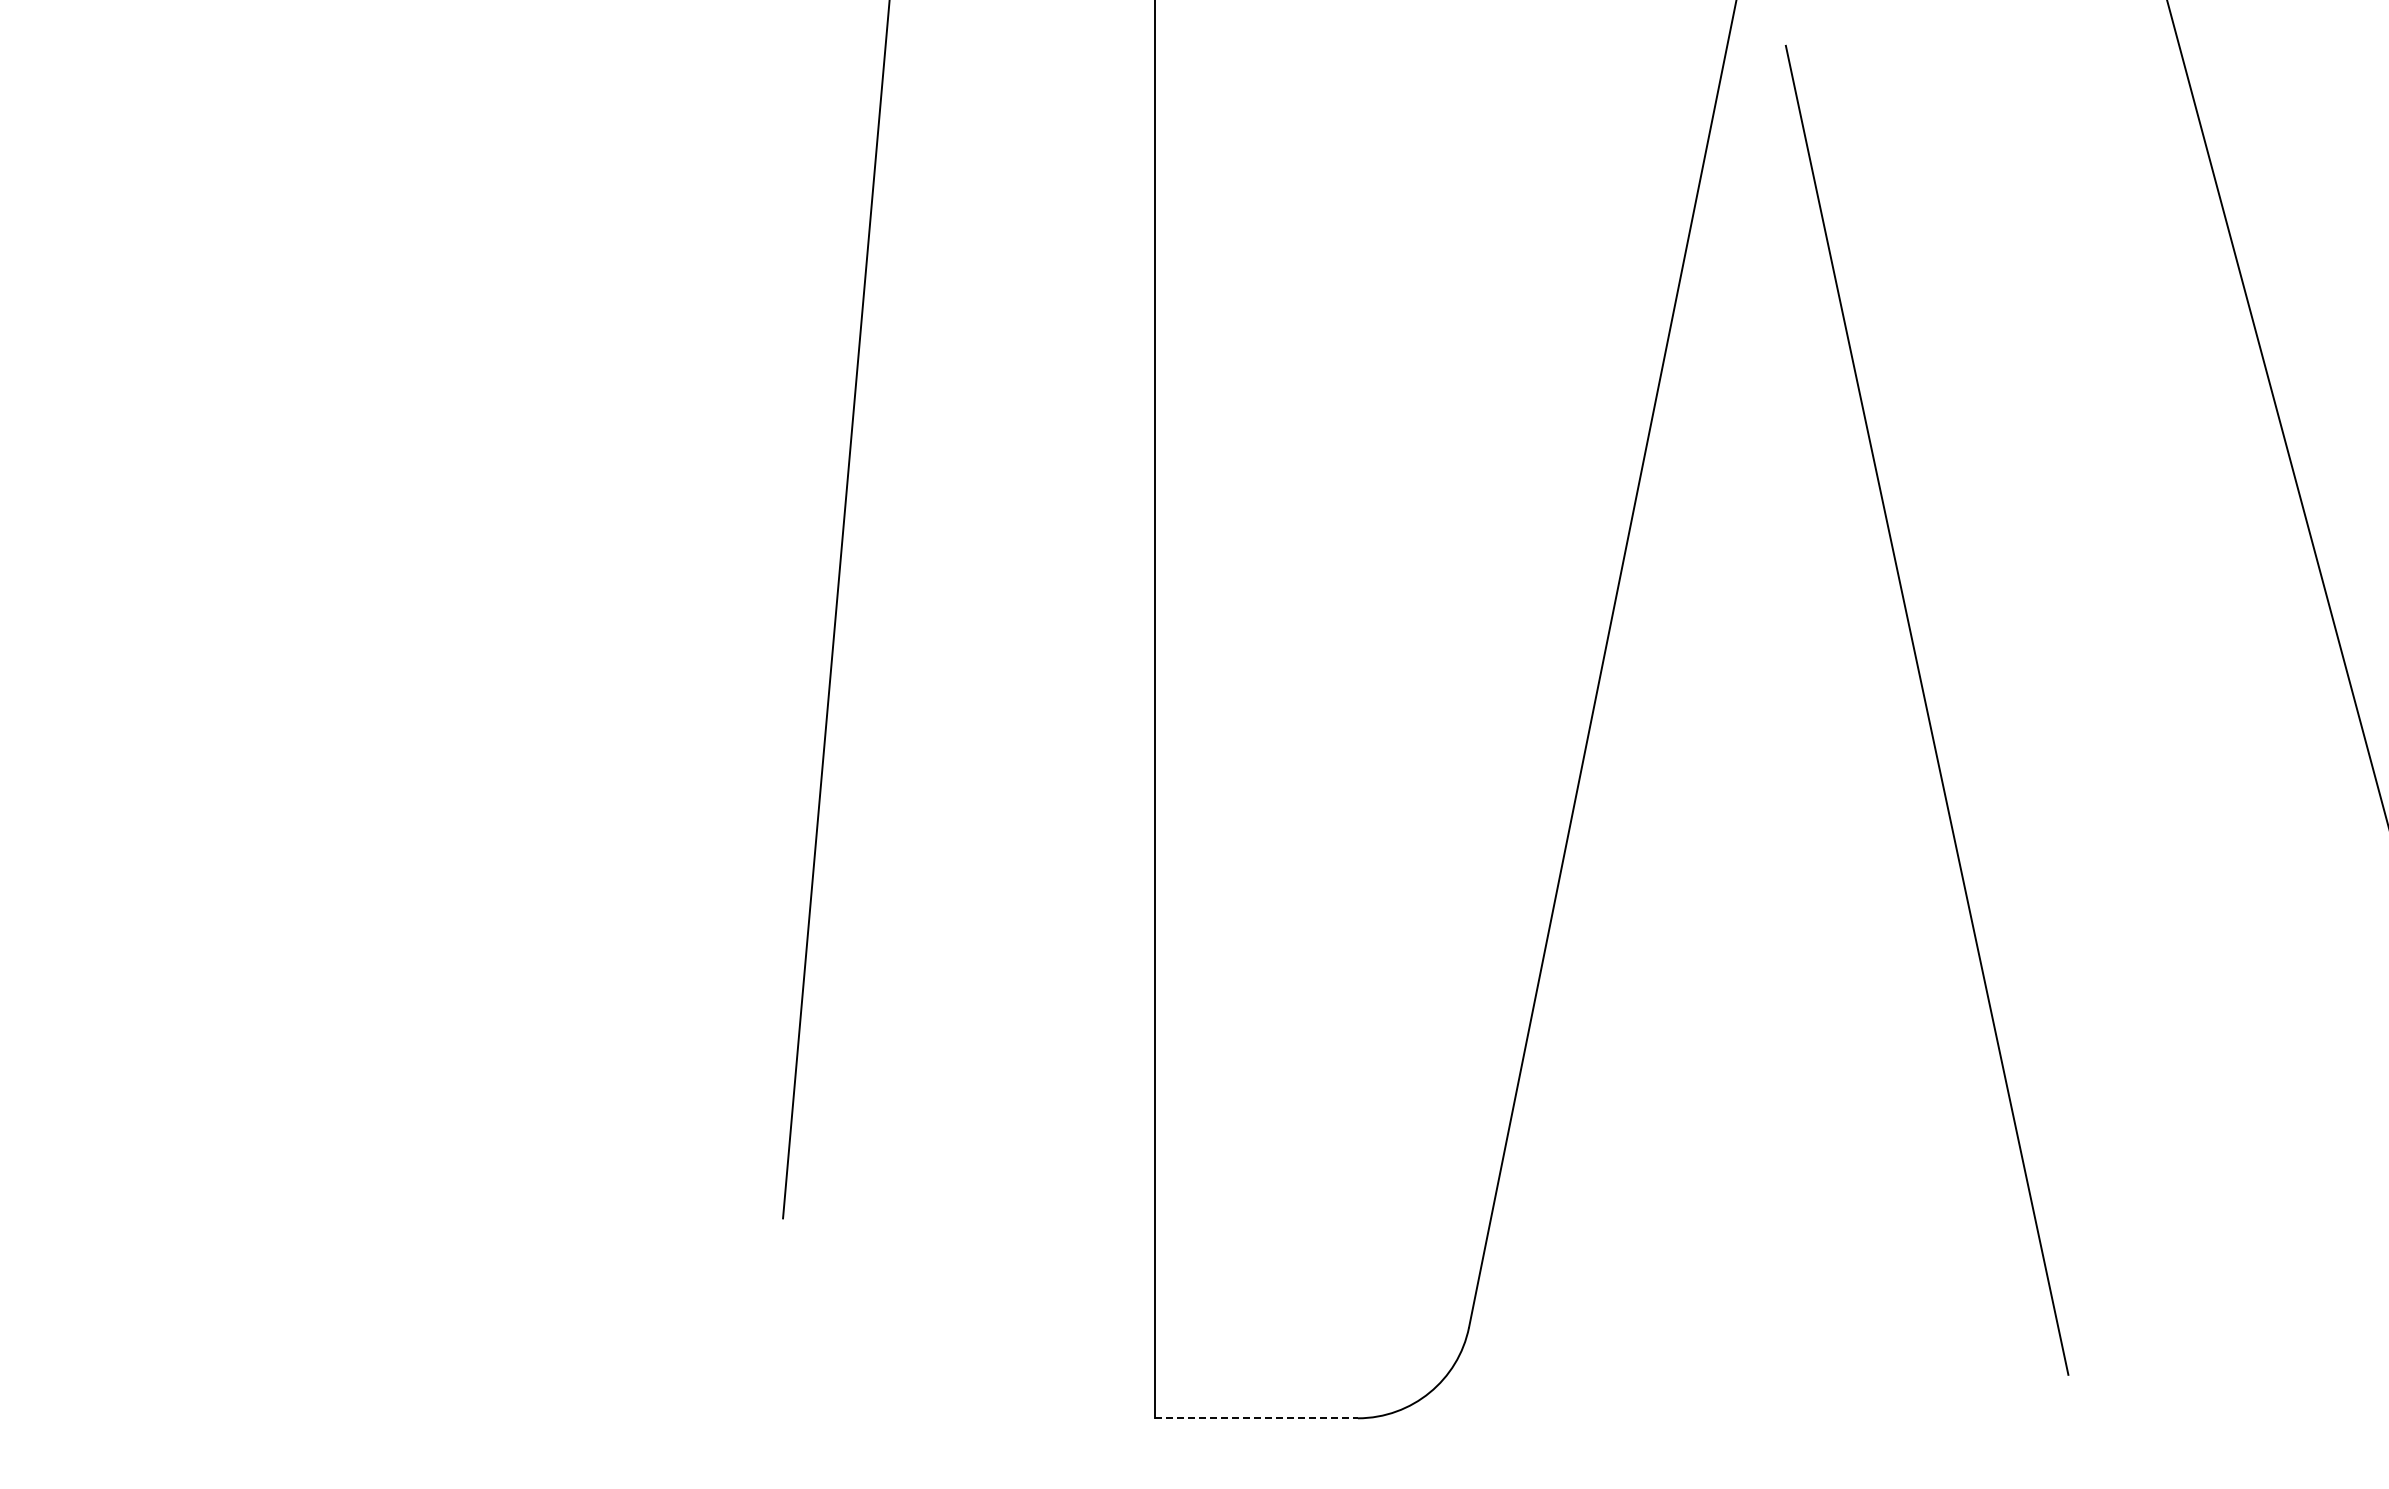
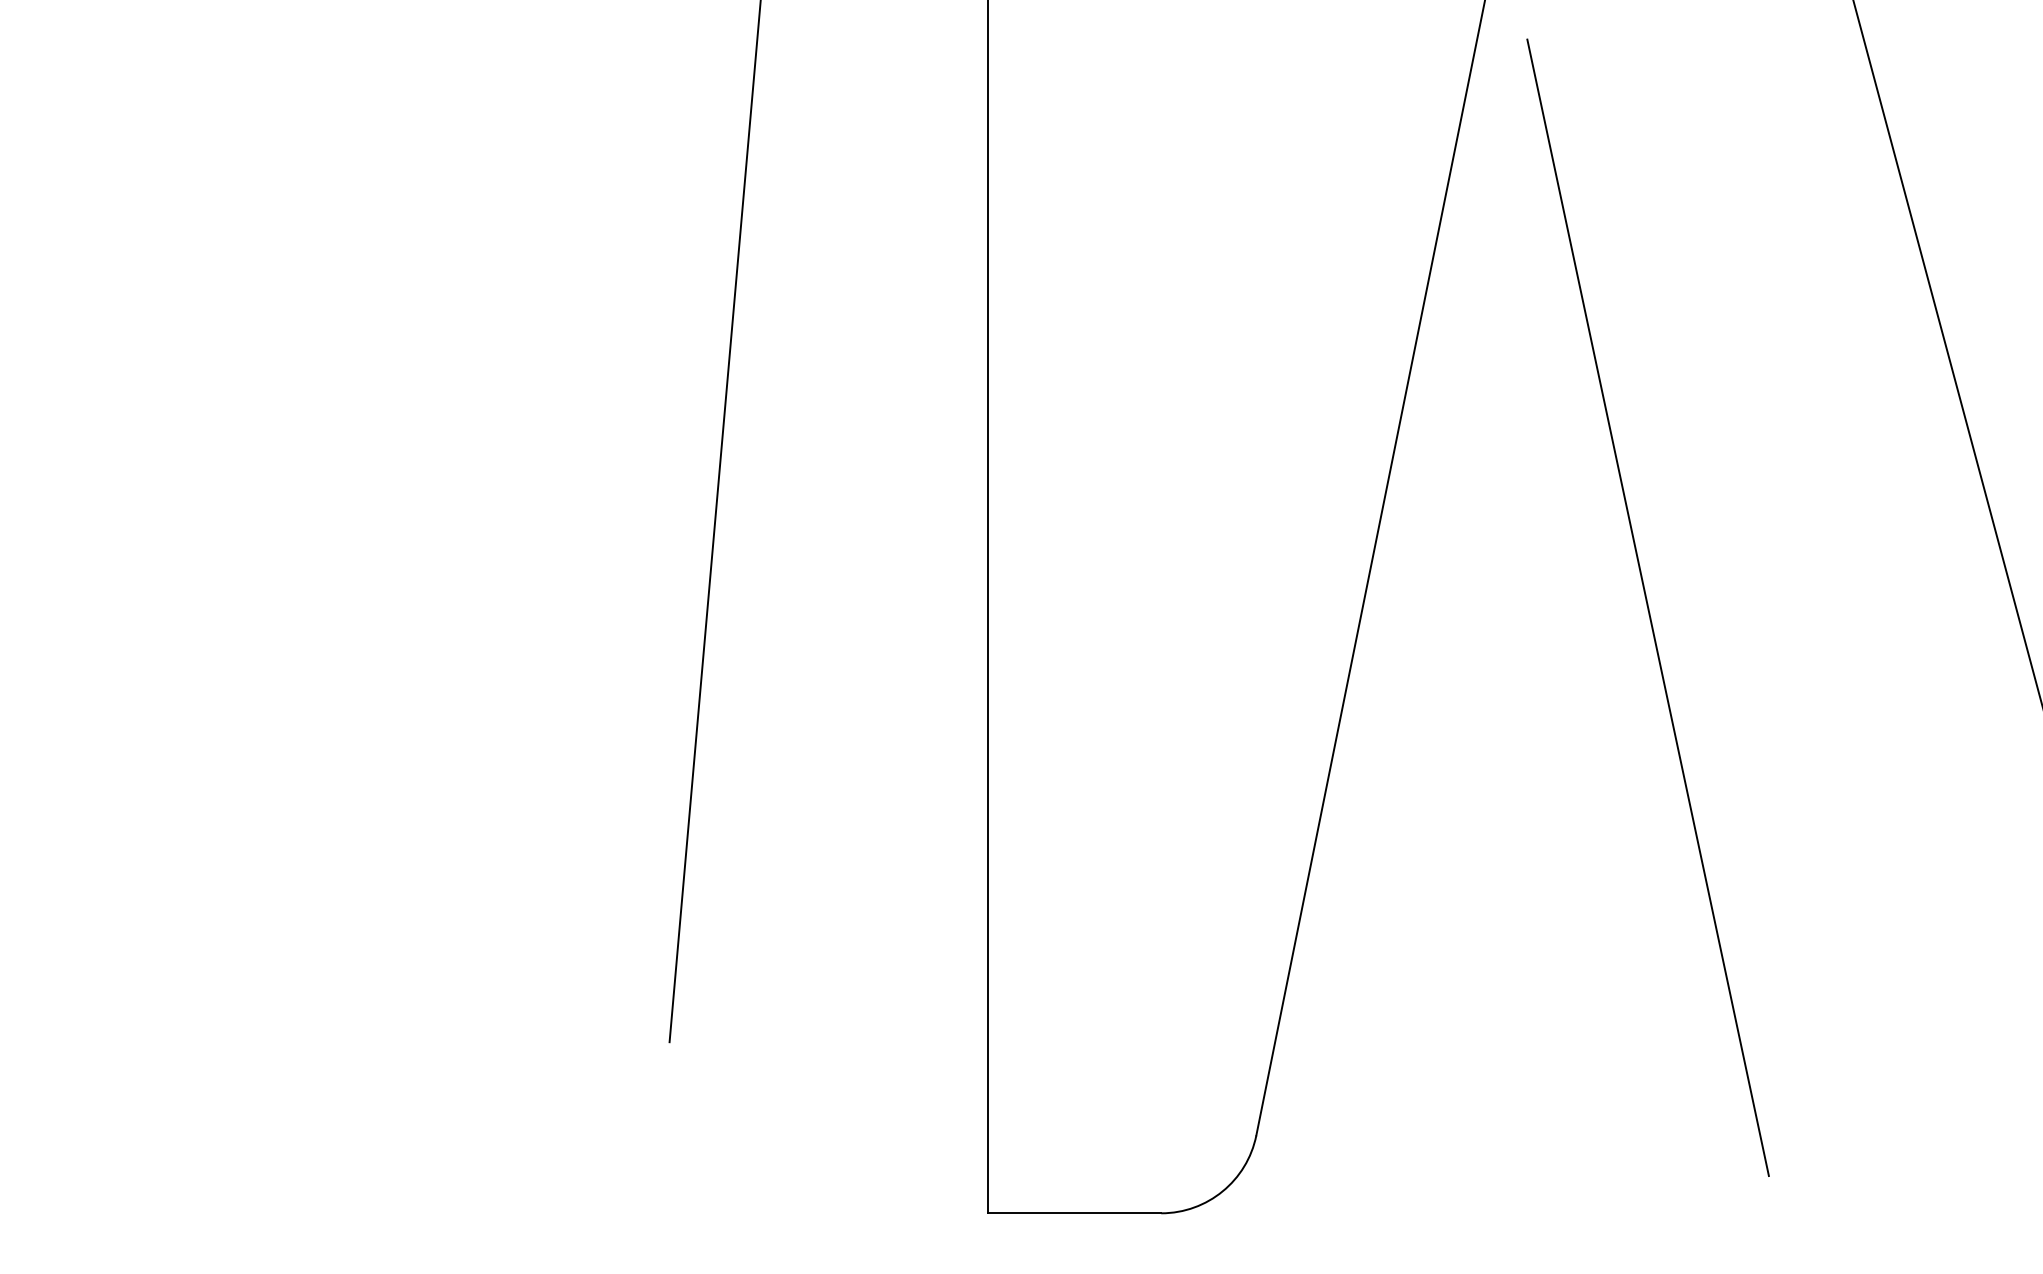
line: (1257, 1418) -> (1075, 1213), dashed -> solid

